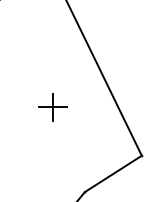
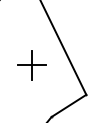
part: (51, 107) -> (31, 65), size x1.67

